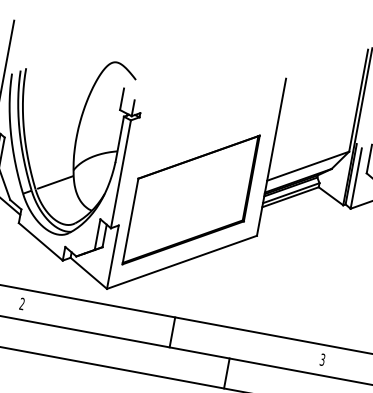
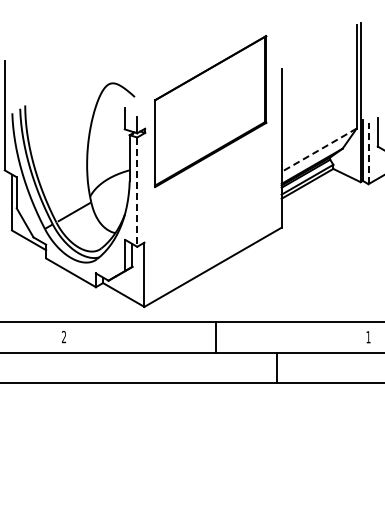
line: (307, 166) -> (318, 150), solid -> dashed
line: (121, 174) -> (137, 192), solid -> dashed
line: (356, 178) -> (368, 153), solid -> dashed
part: (190, 199) -> (210, 111), moved
text: (322, 360) -> (368, 337), 3 -> 1

